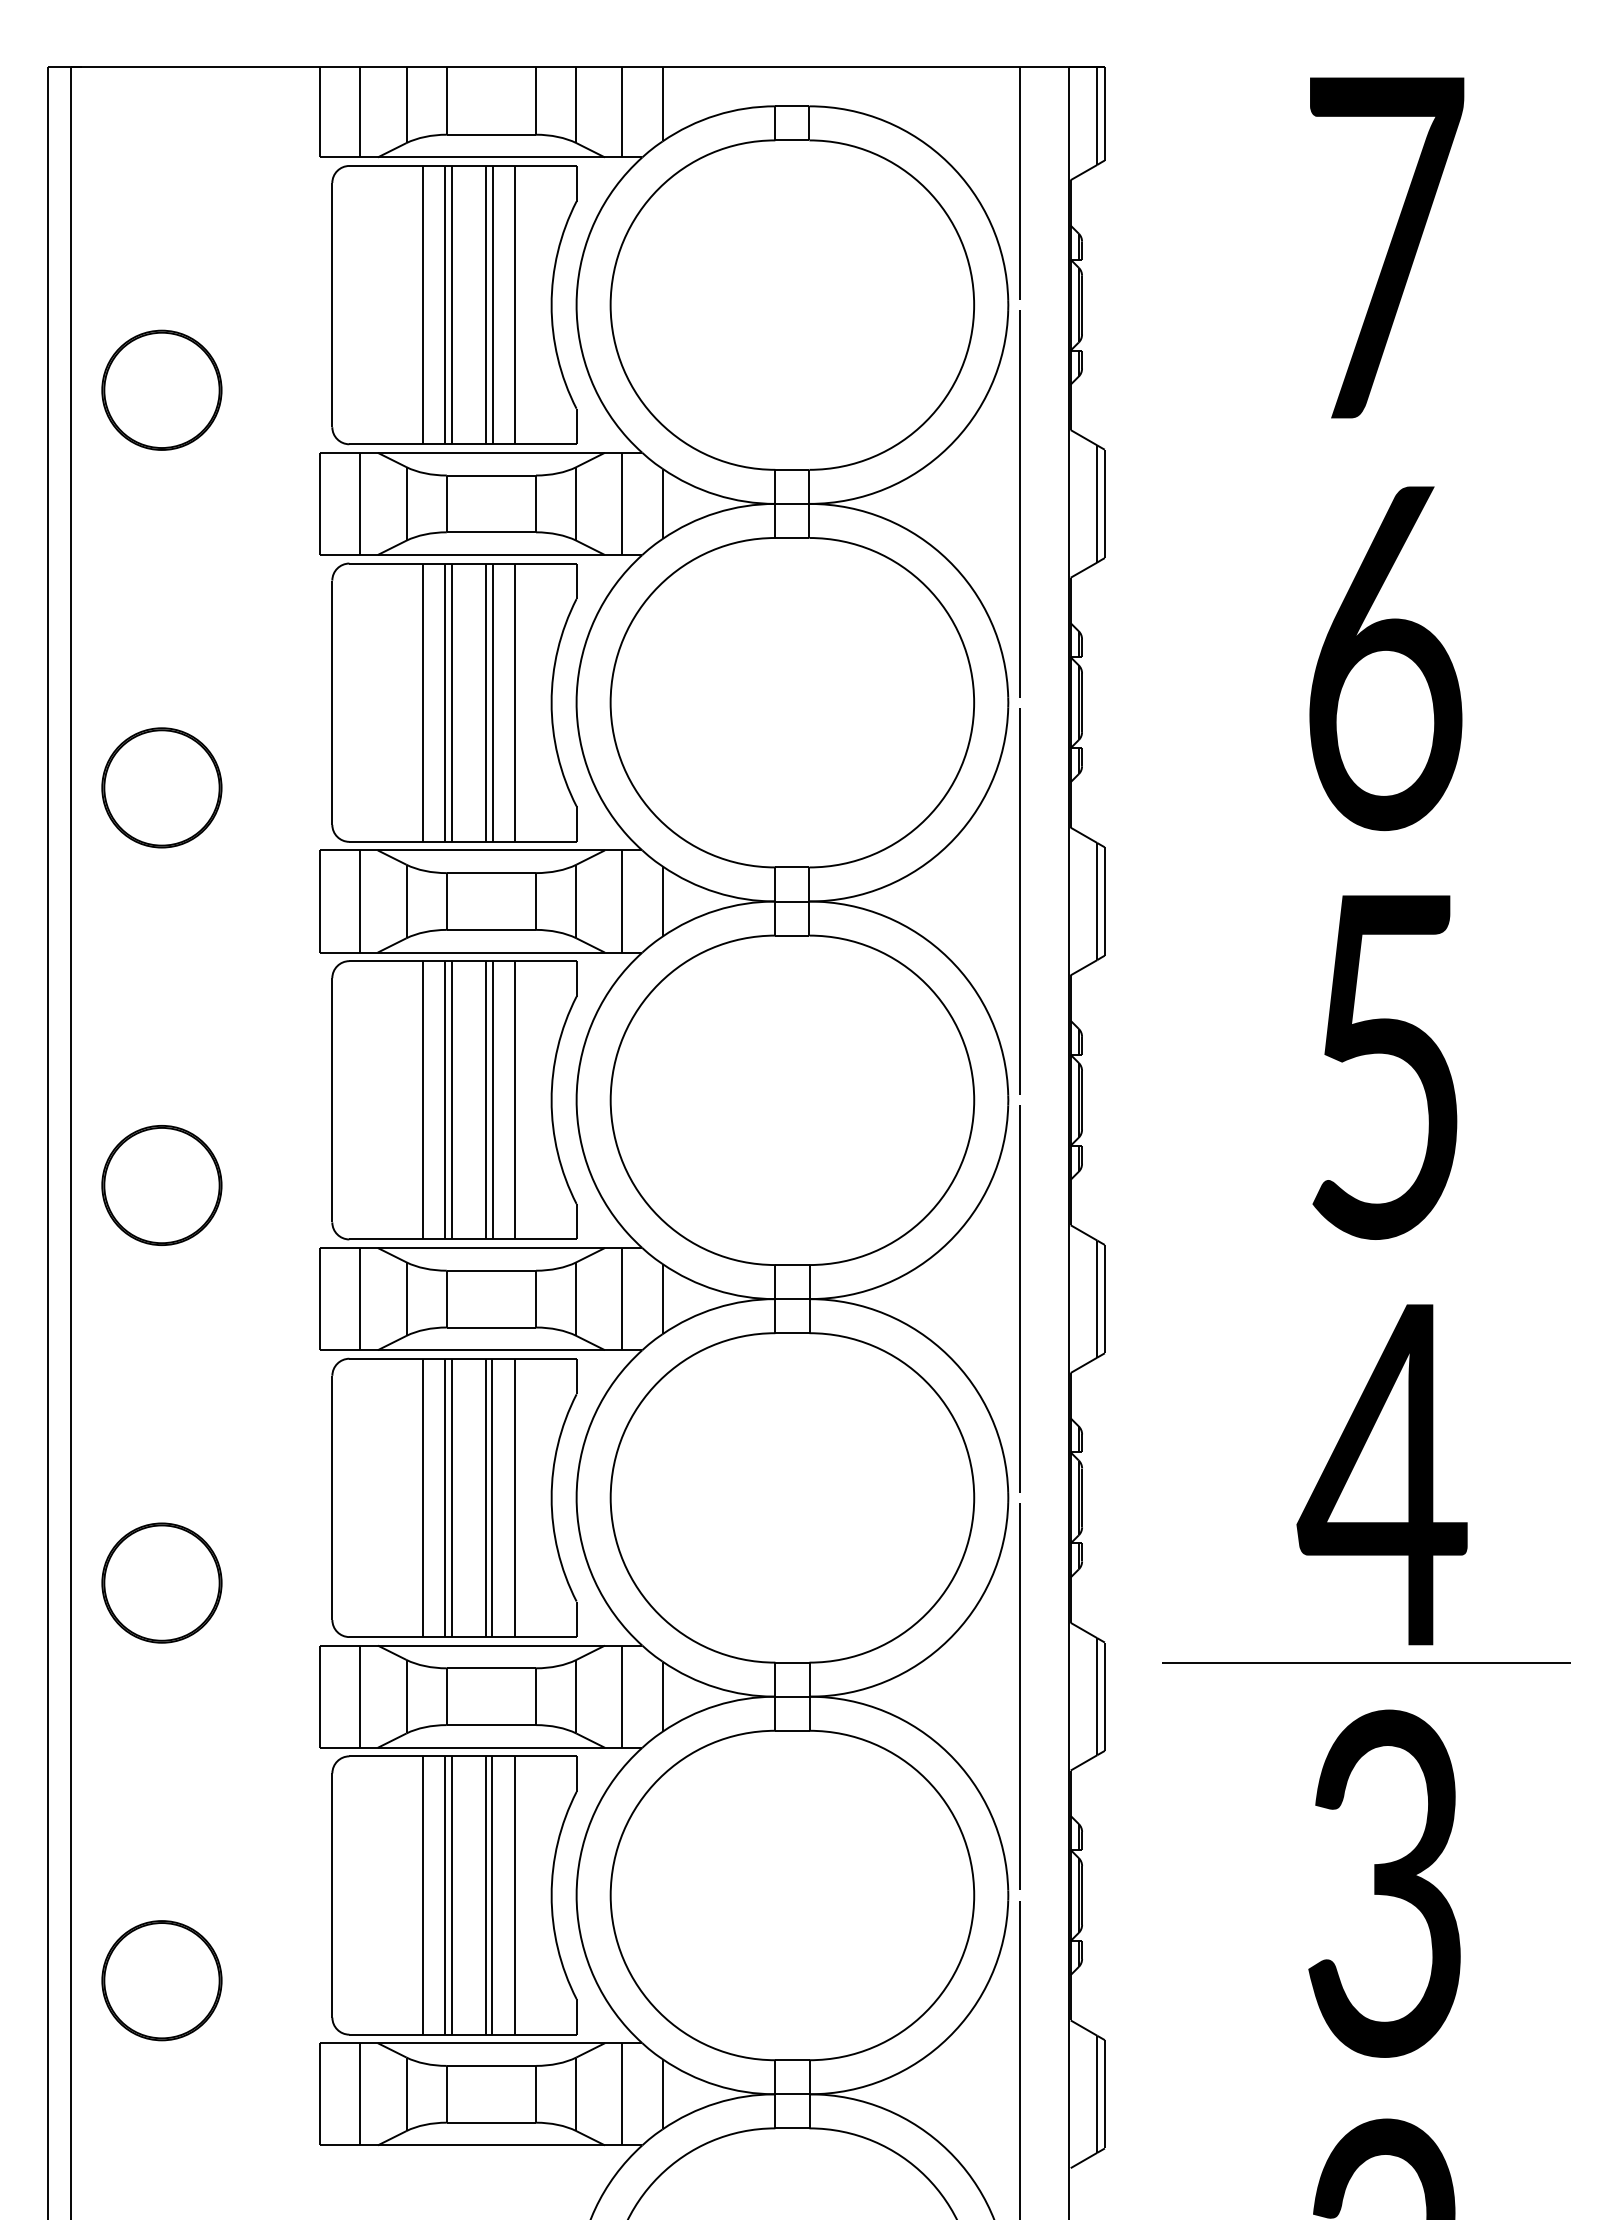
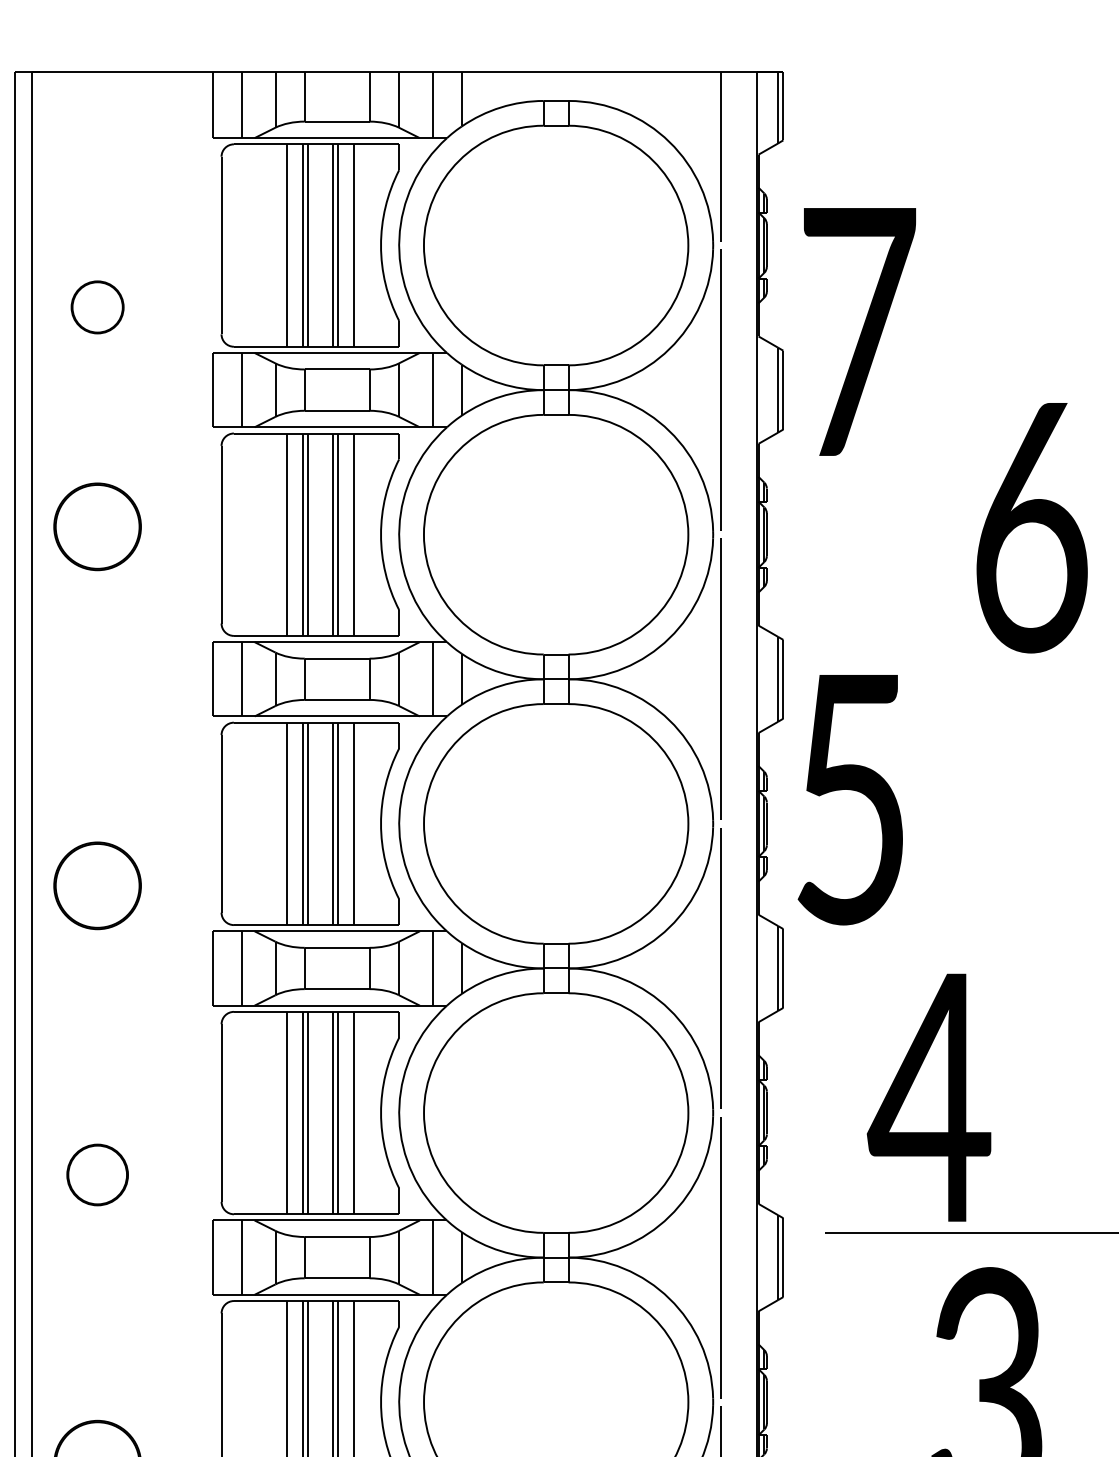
text: (1387, 247) -> (860, 331), moved
part: (161, 389) -> (97, 306), size x0.6
text: (1385, 658) -> (1031, 528), moved
part: (161, 787) -> (97, 526), moved
text: (1384, 1067) -> (850, 800), moved
text: (1381, 1474) -> (928, 1097), moved
part: (161, 1582) -> (97, 1174), size x0.7

